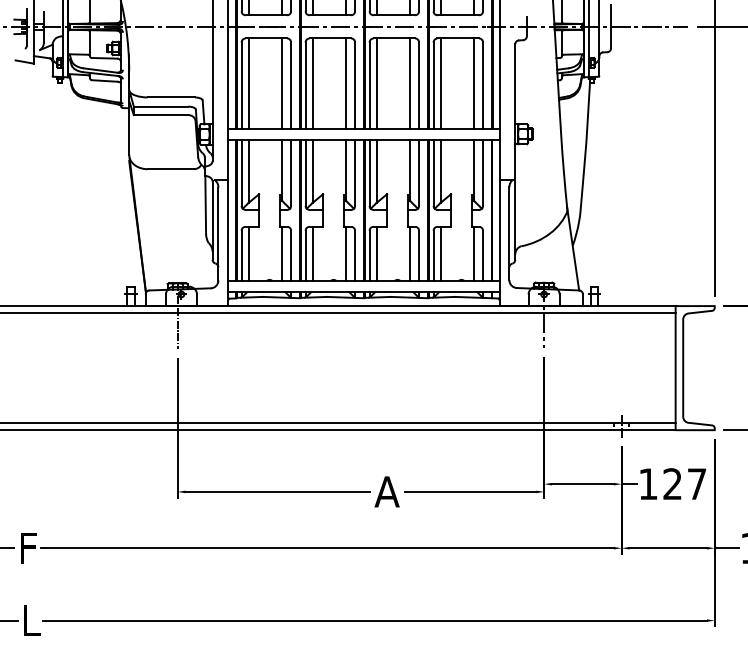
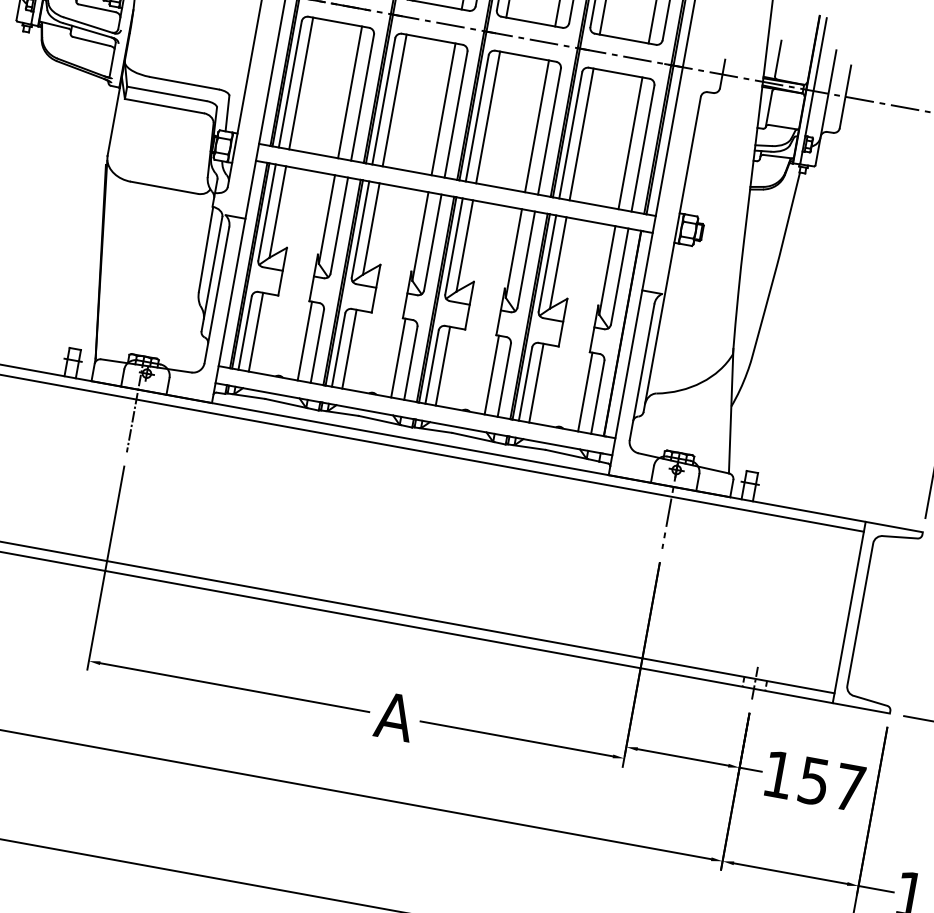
text: (672, 484) -> (813, 781), 127 -> 157

